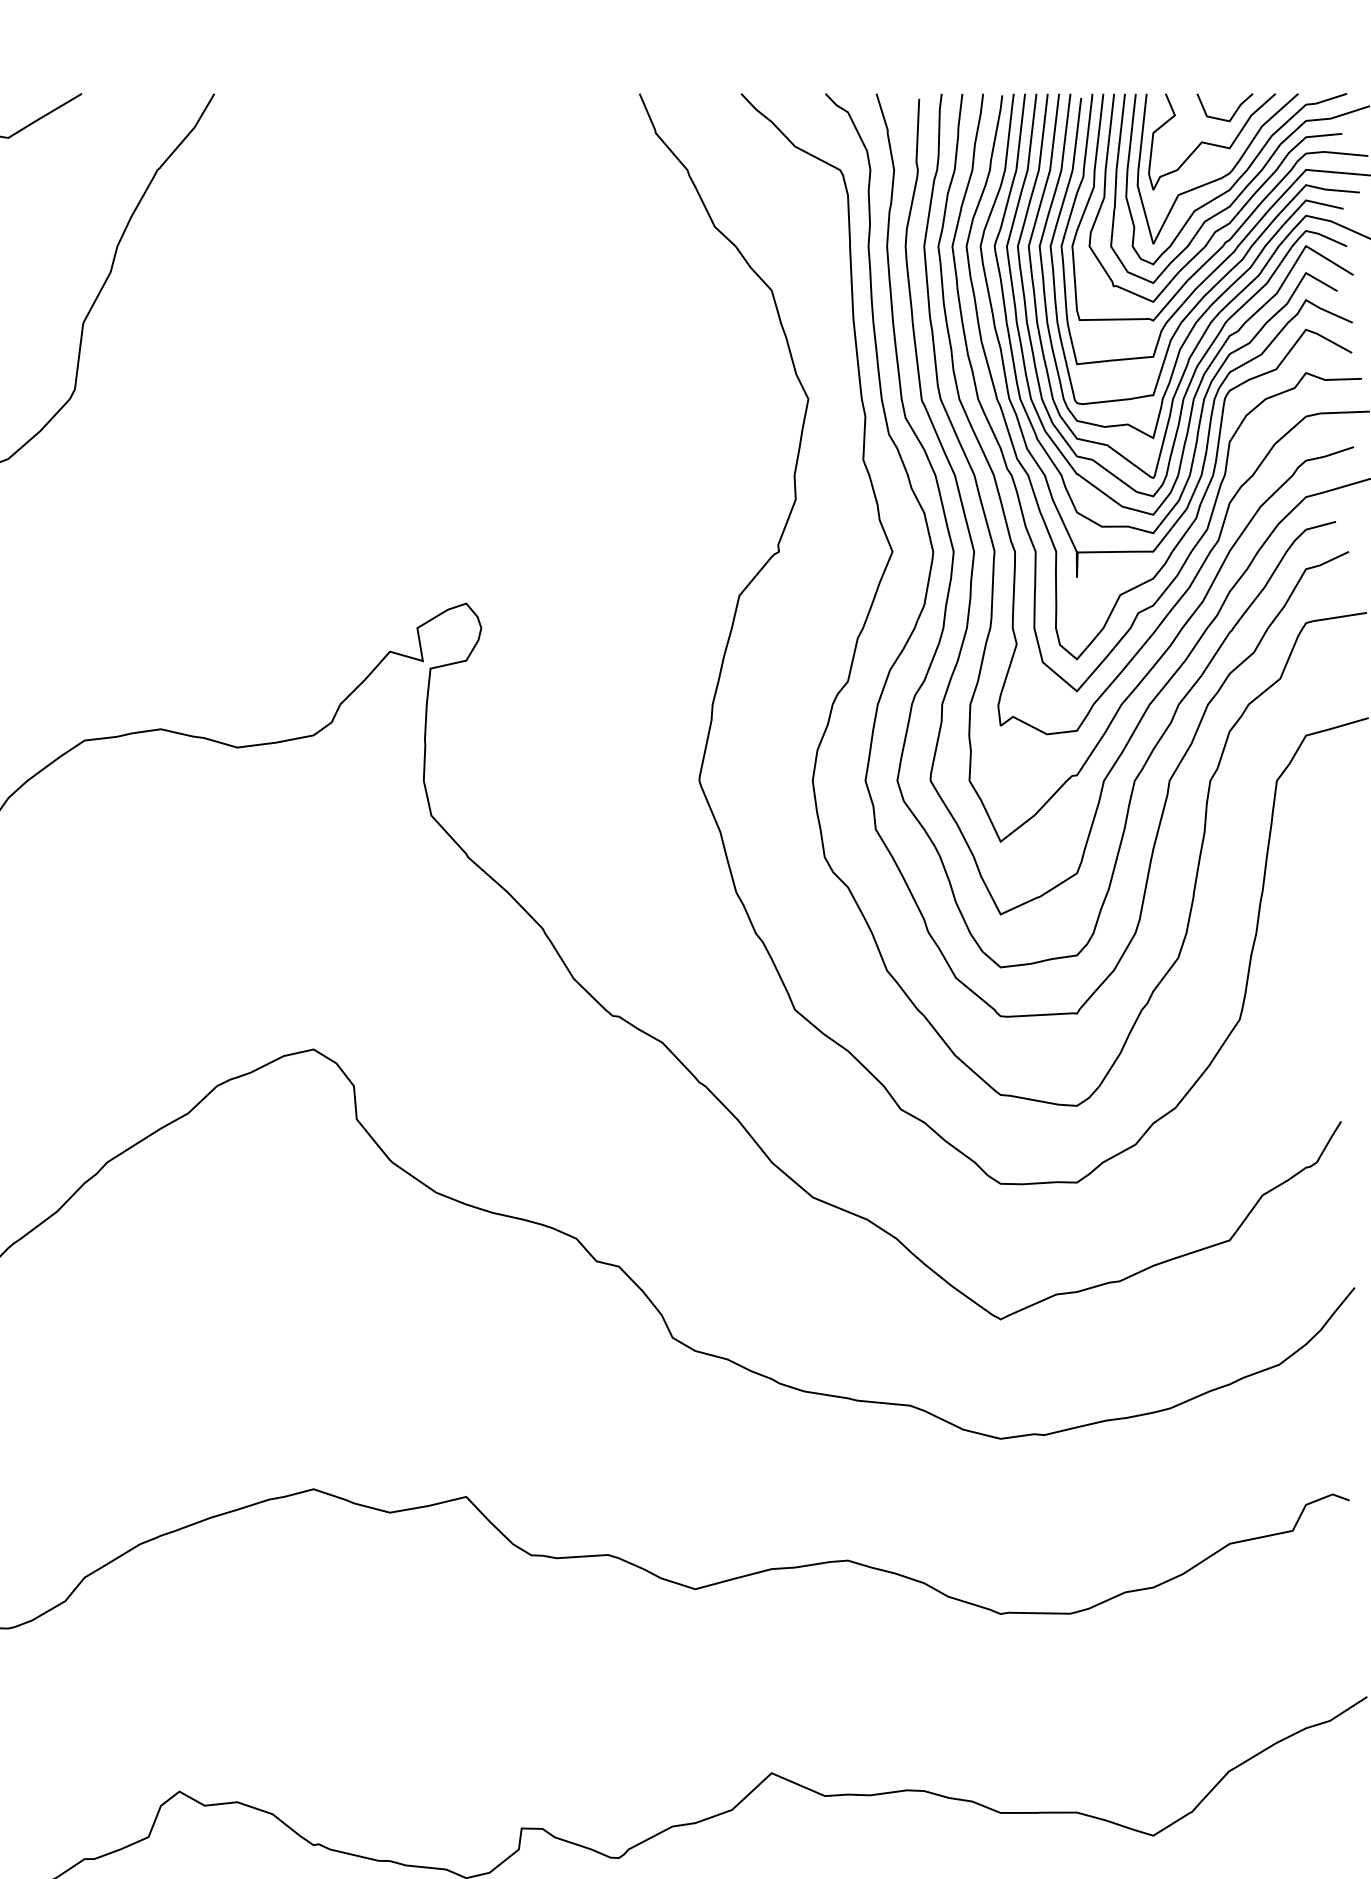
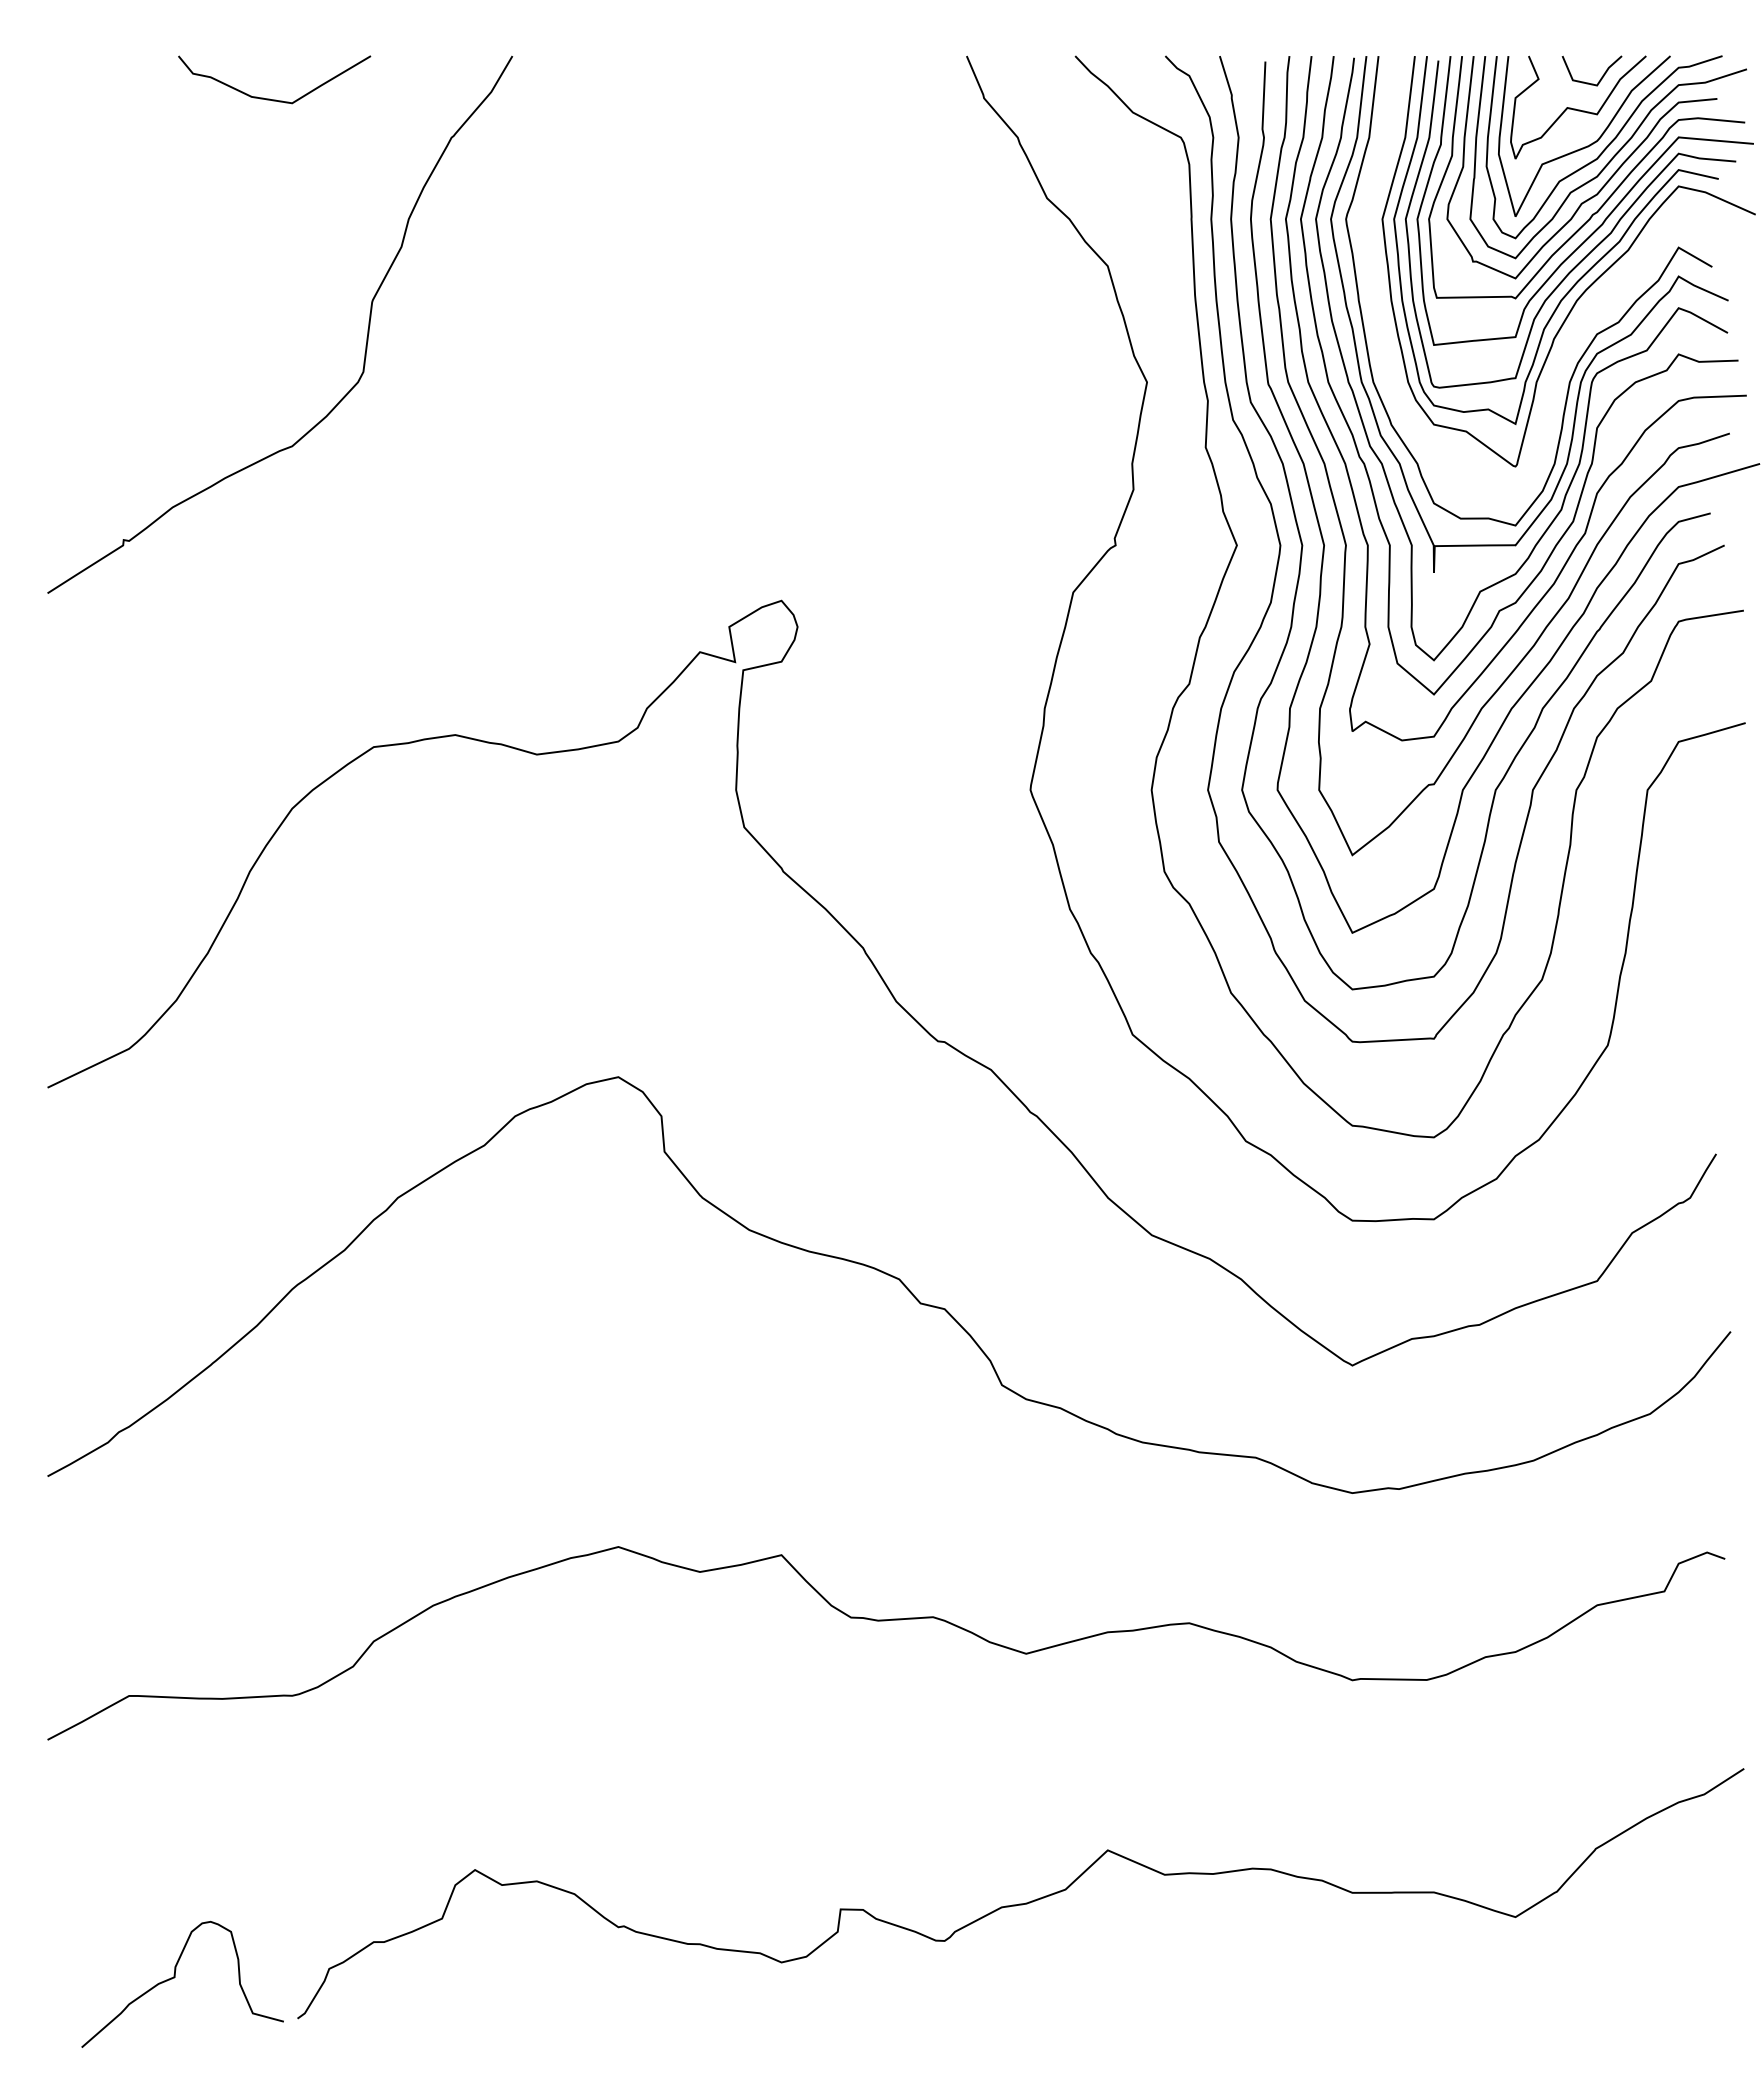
part: (1221, 327) -> (1588, 305), removed

